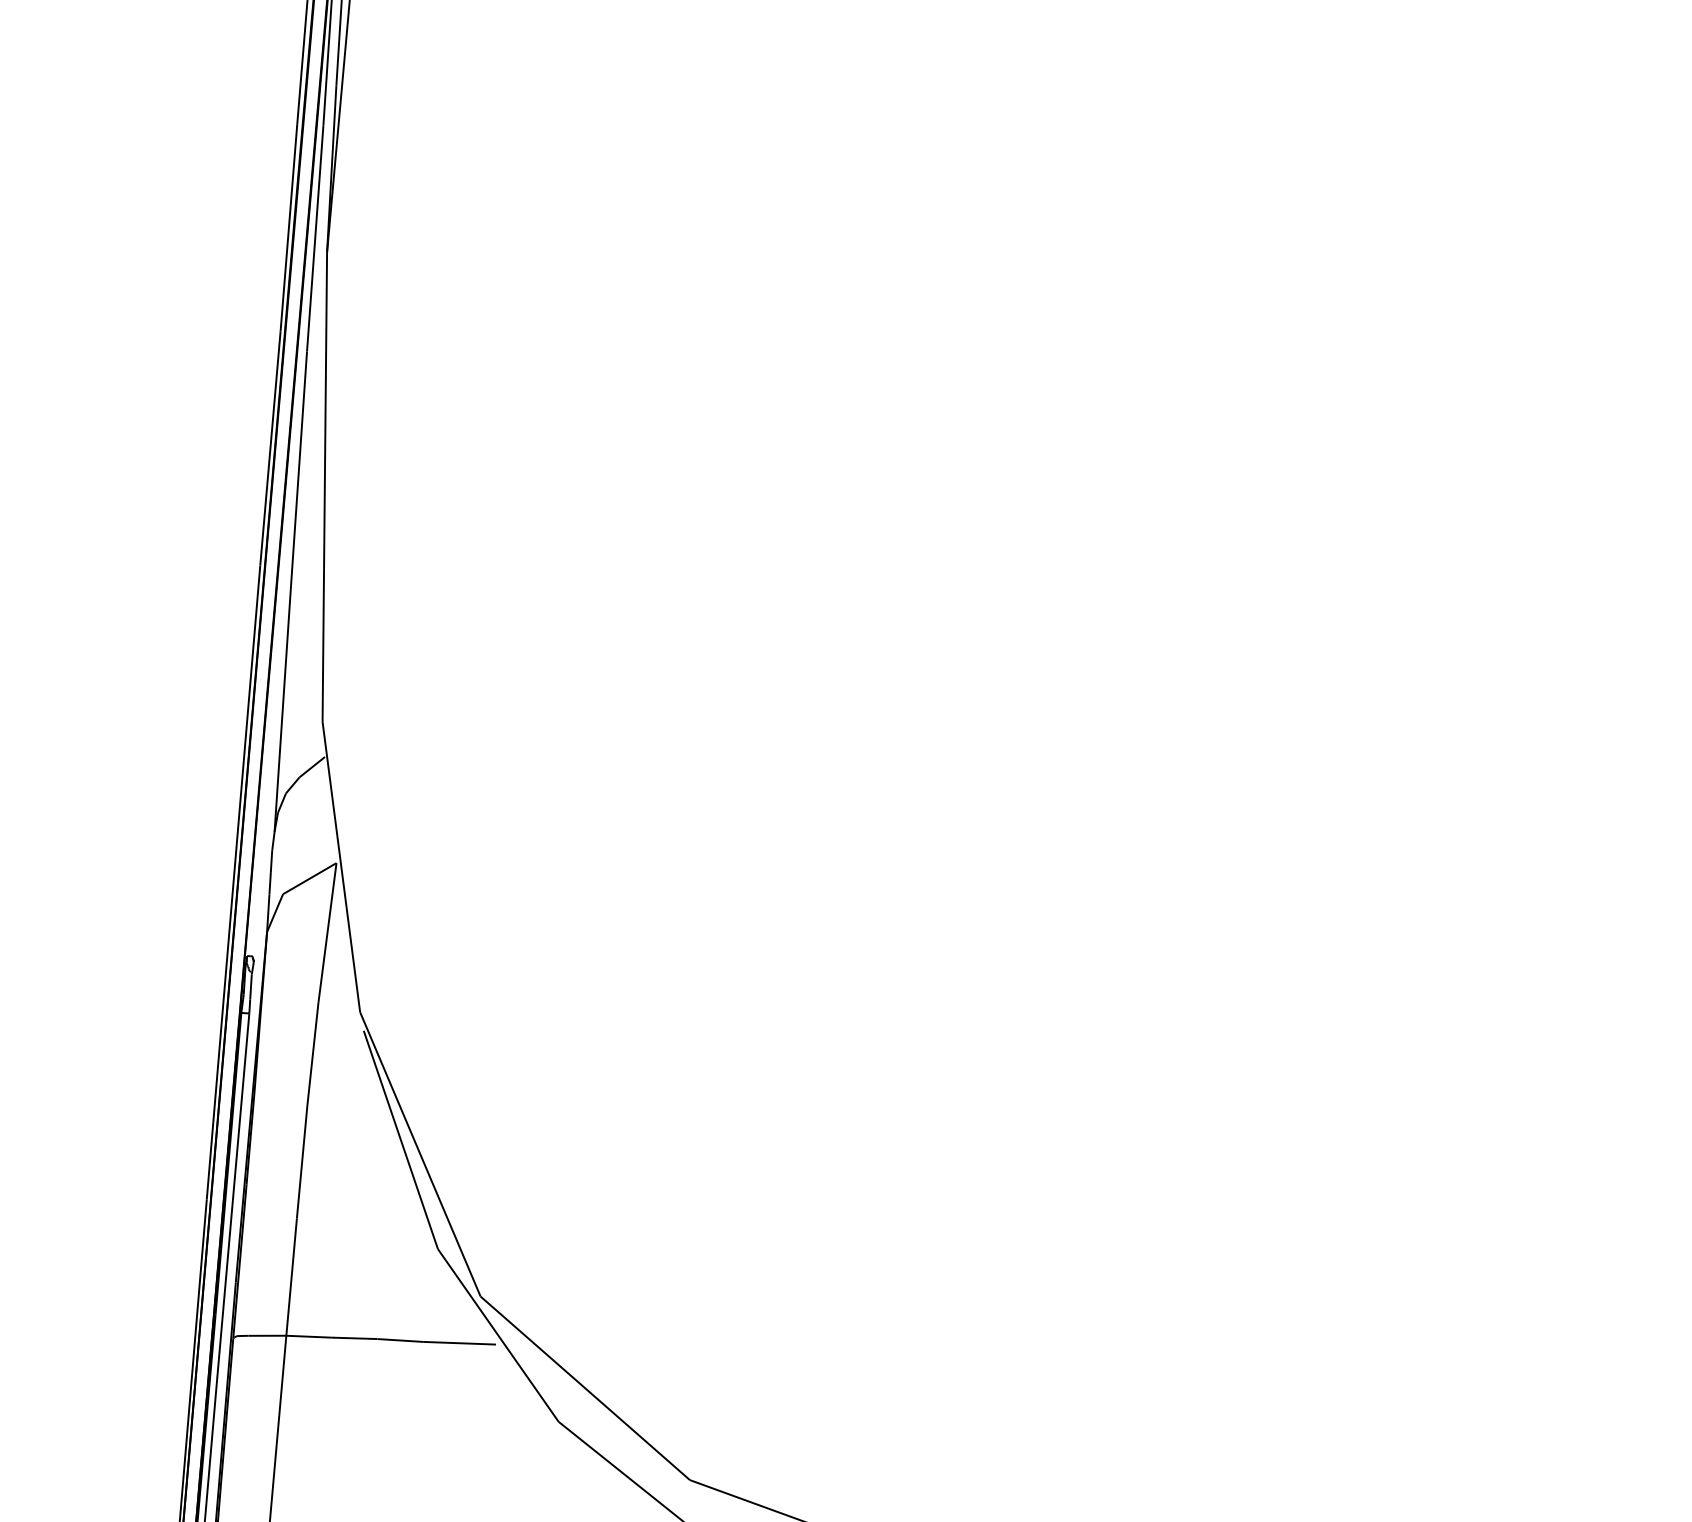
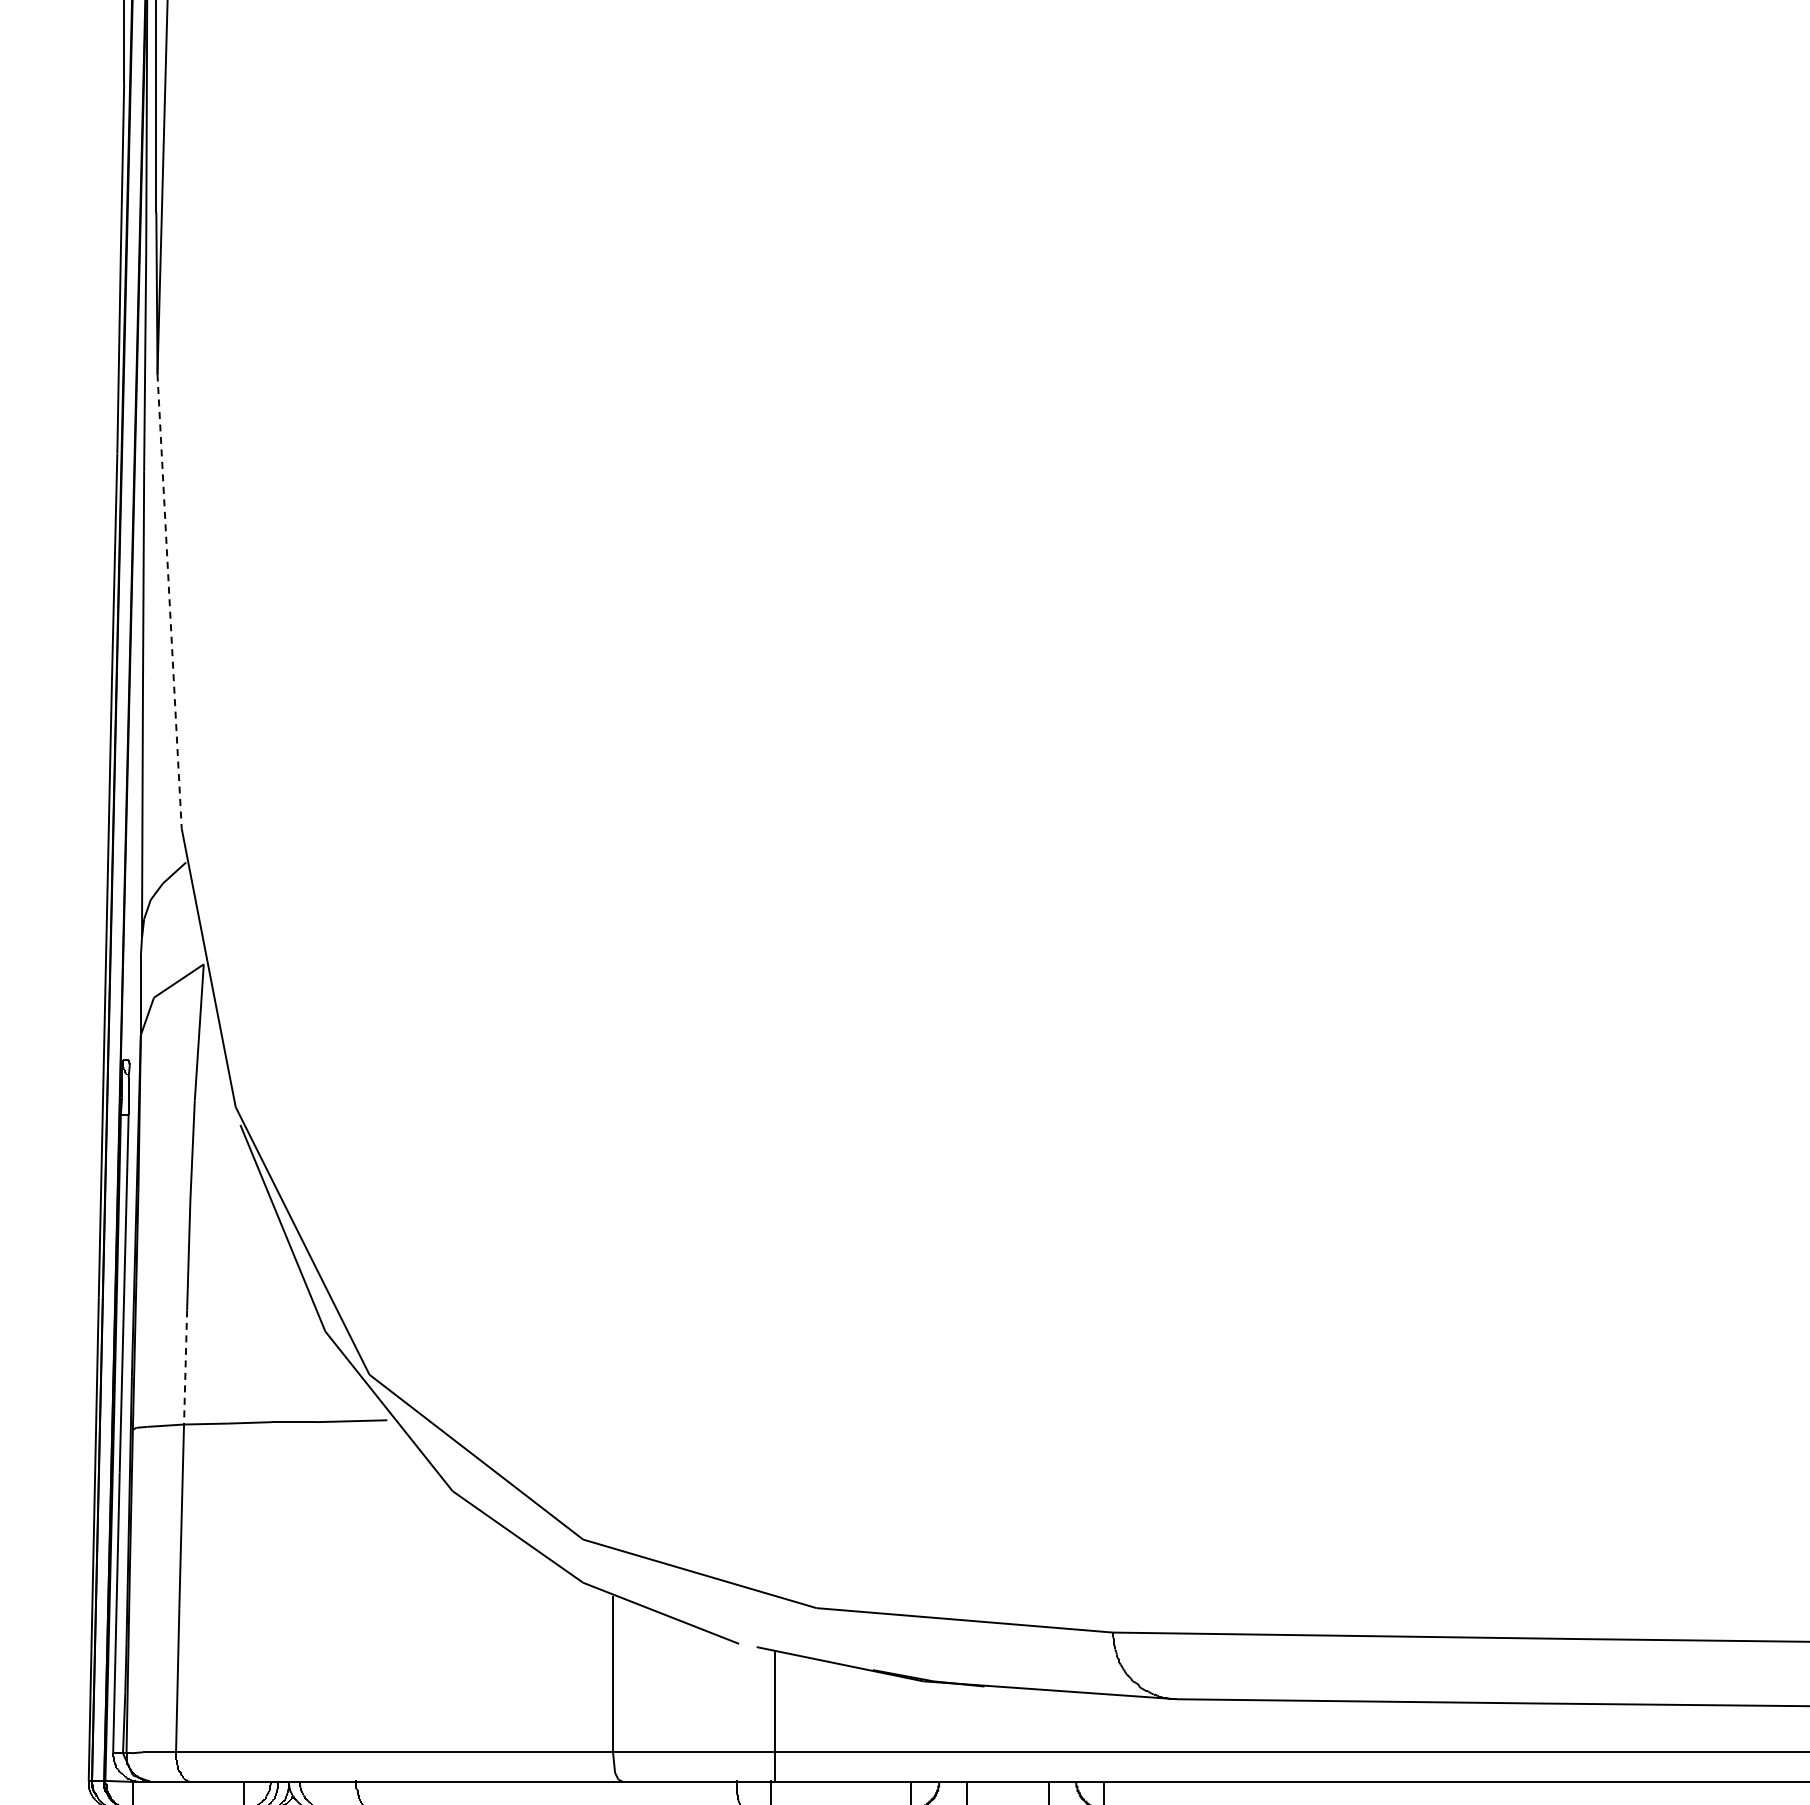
line: (324, 488) -> (169, 602), solid -> dashed
line: (291, 1277) -> (185, 1367), solid -> dashed

